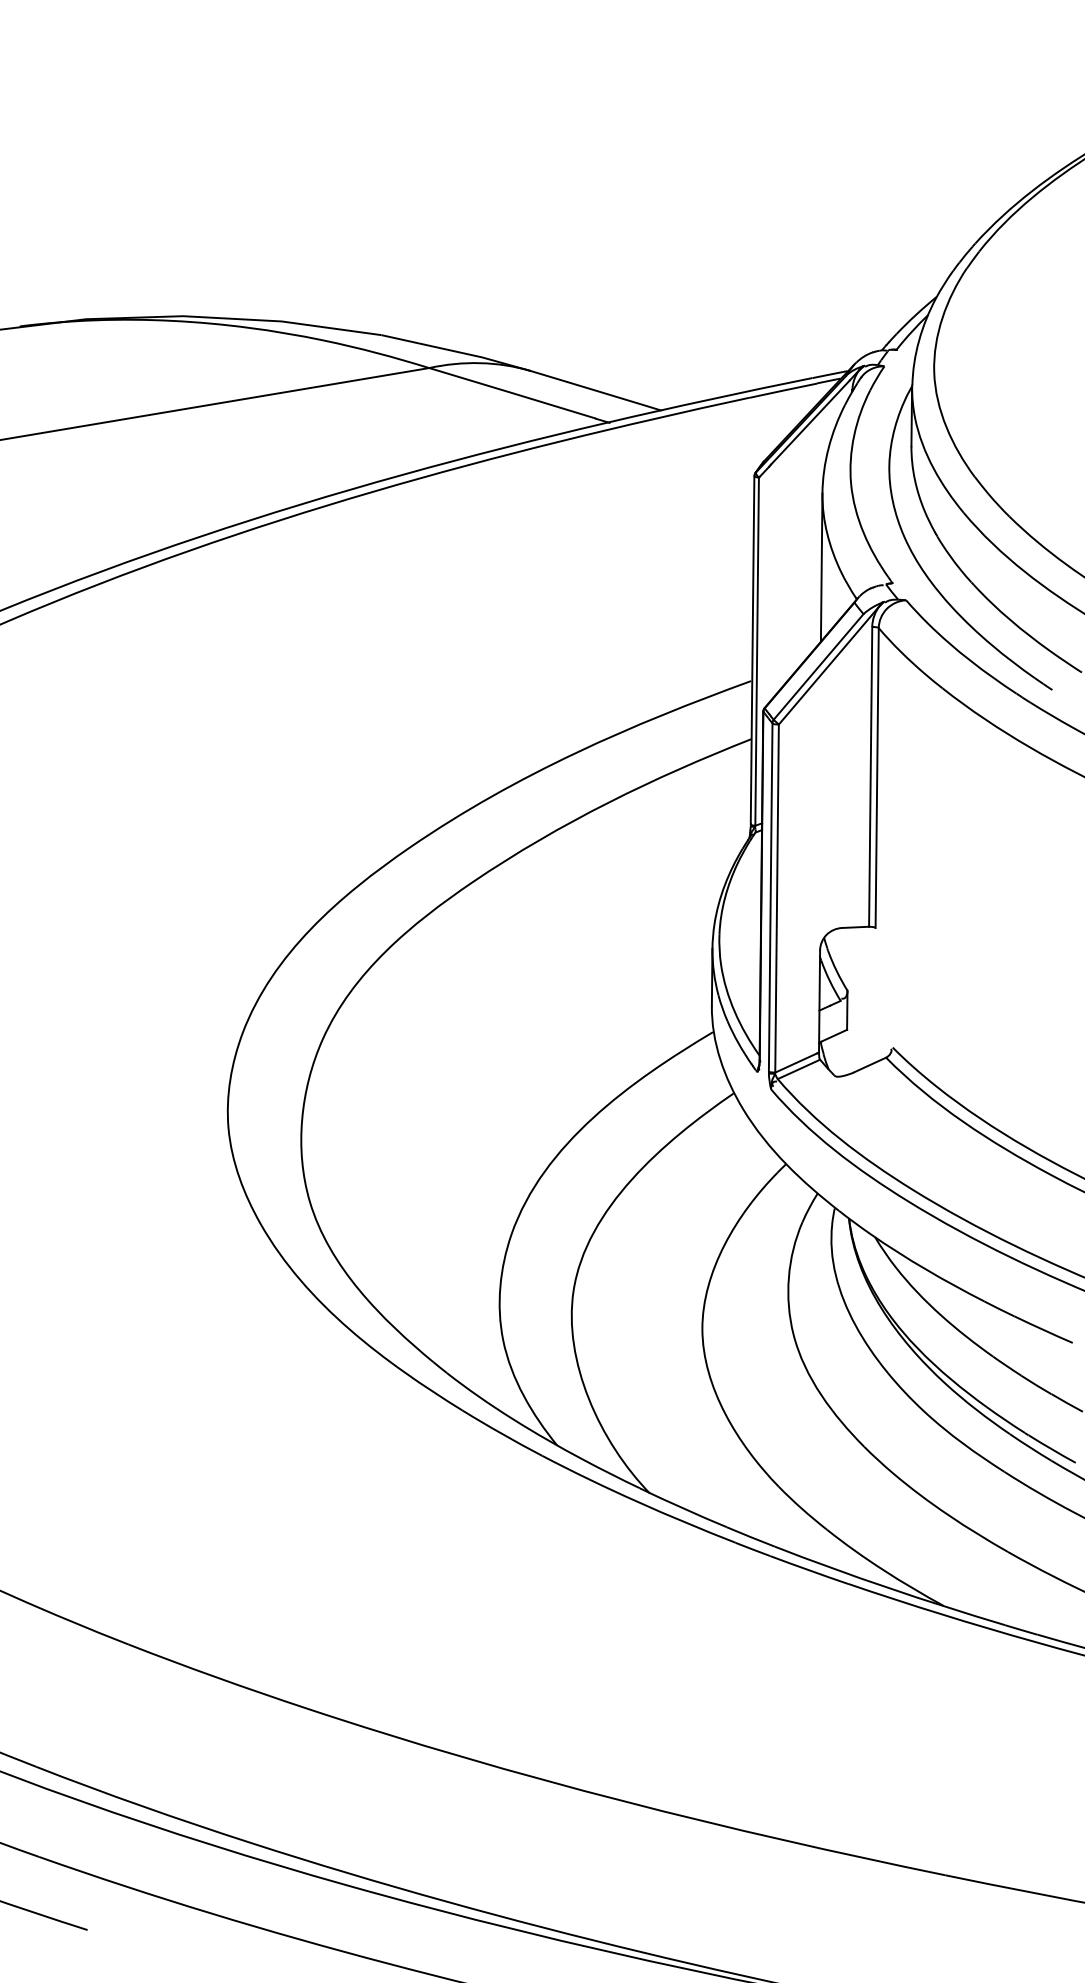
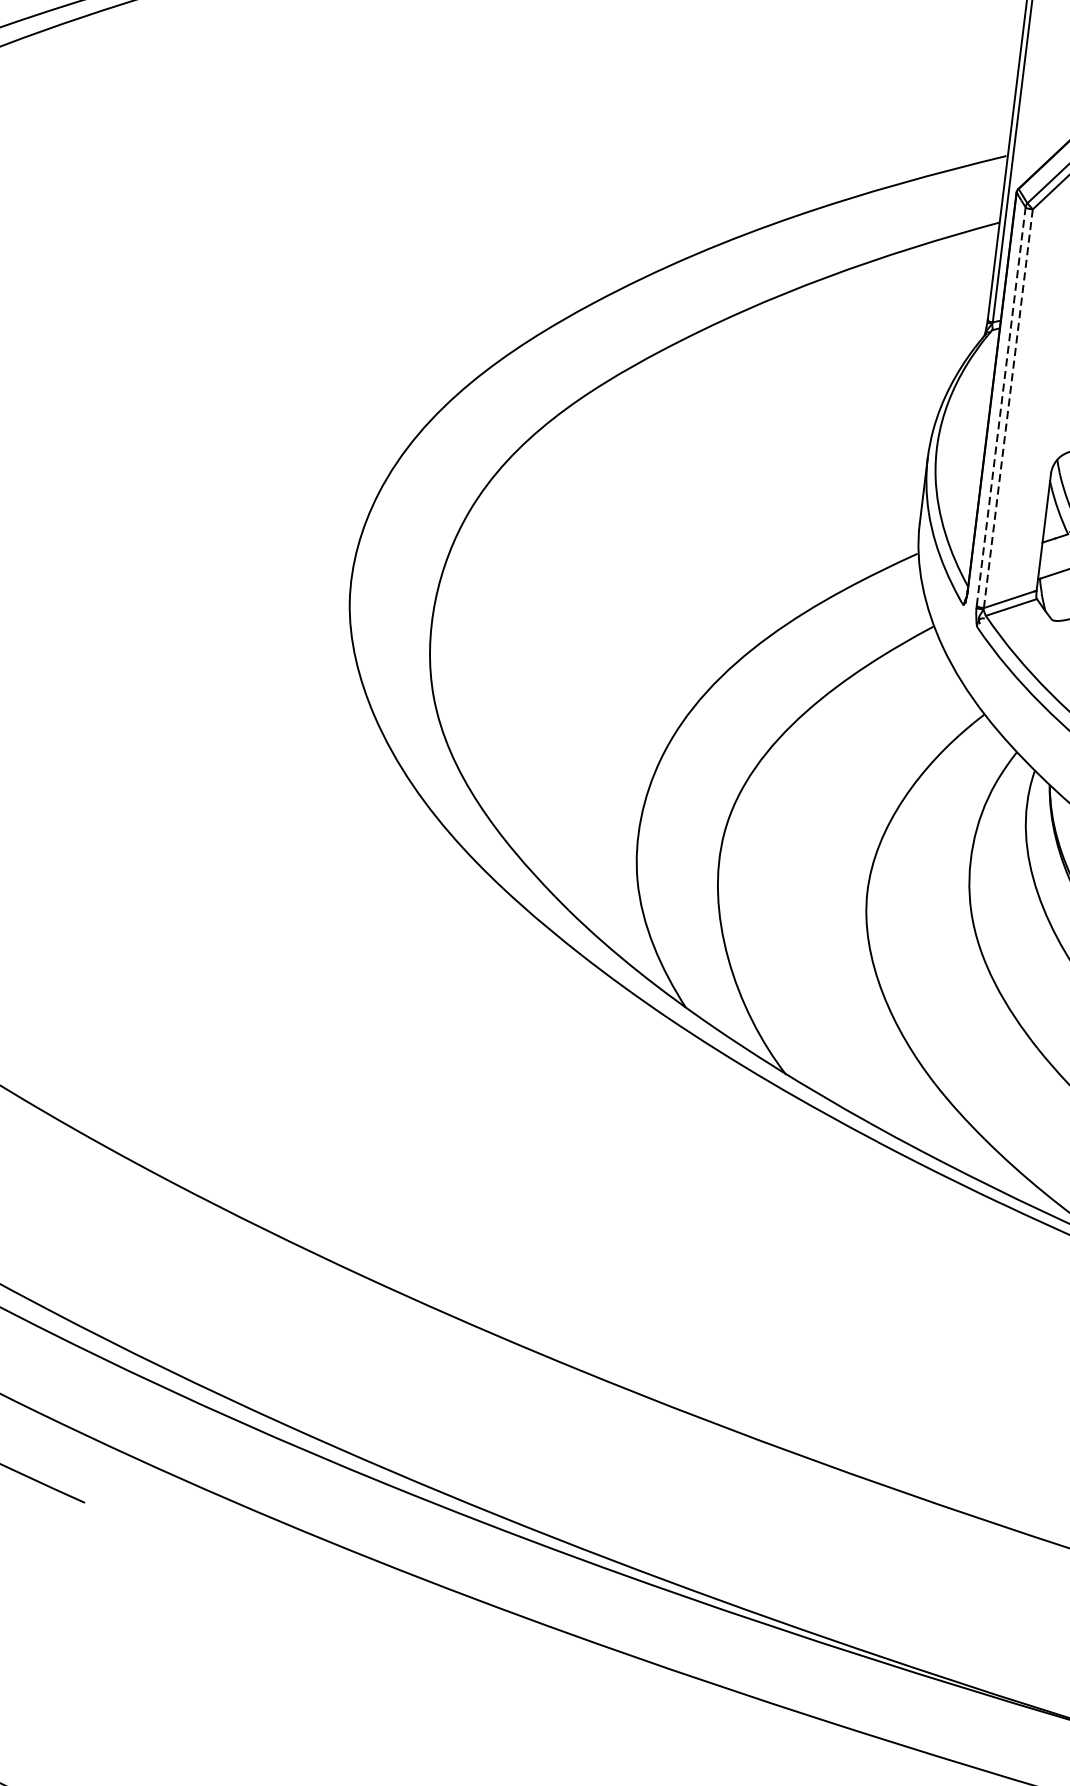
line: (770, 897) -> (1000, 406), solid -> dashed
line: (777, 899) -> (1008, 409), solid -> dashed

